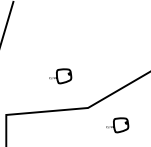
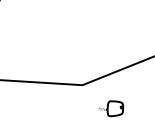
part: (60, 76) -> (57, 46), removed

